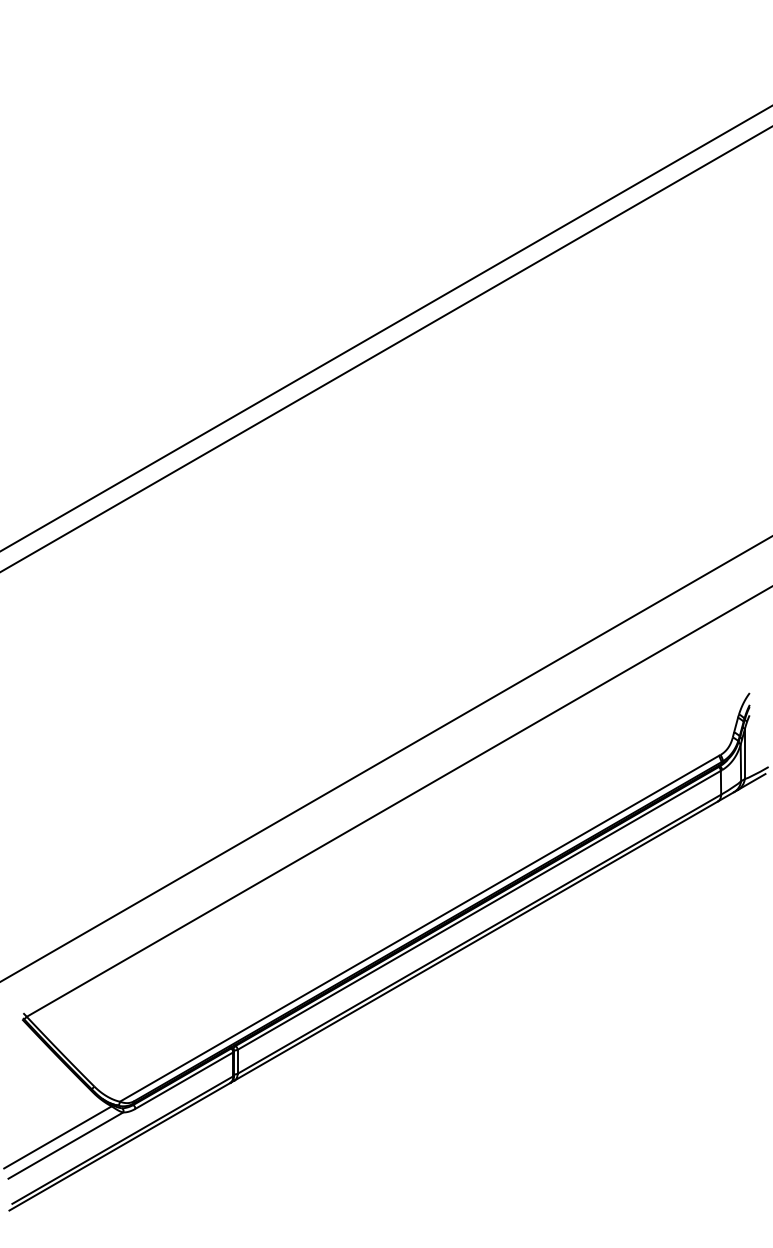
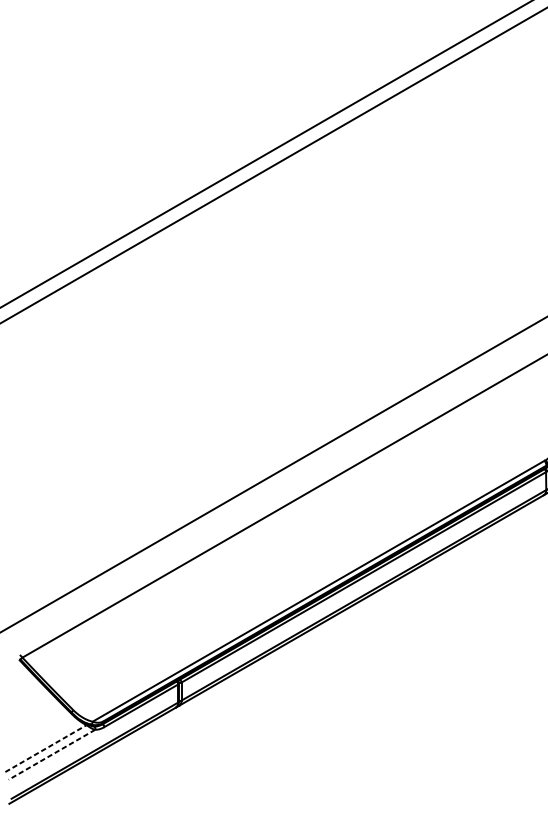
line: (58, 1137) -> (46, 748), solid -> dashed
line: (65, 1145) -> (51, 754), solid -> dashed

